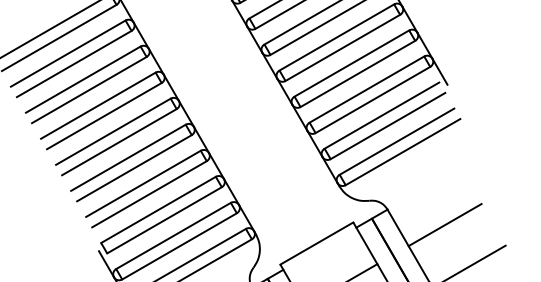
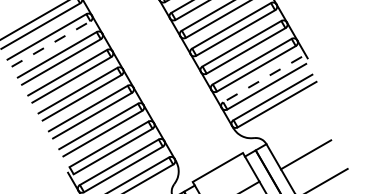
line: (74, 64) -> (51, 44), solid -> dashed
line: (381, 115) -> (262, 79), solid -> dashed

